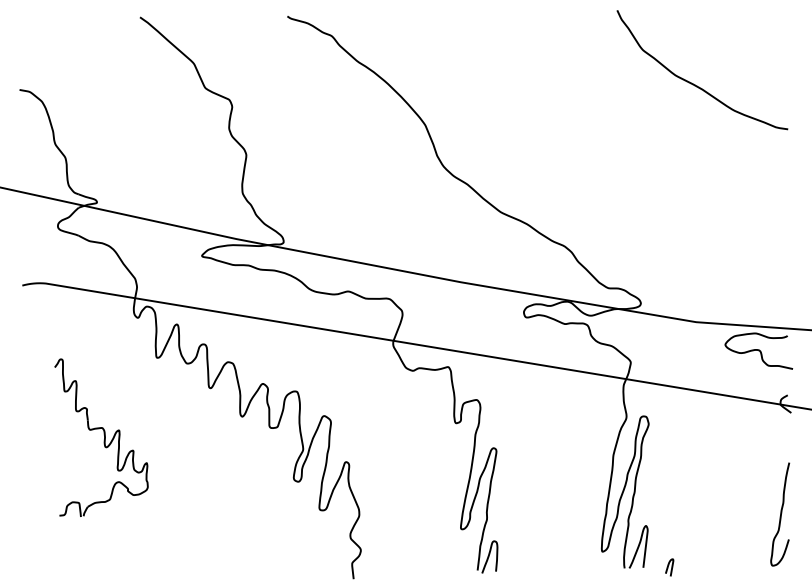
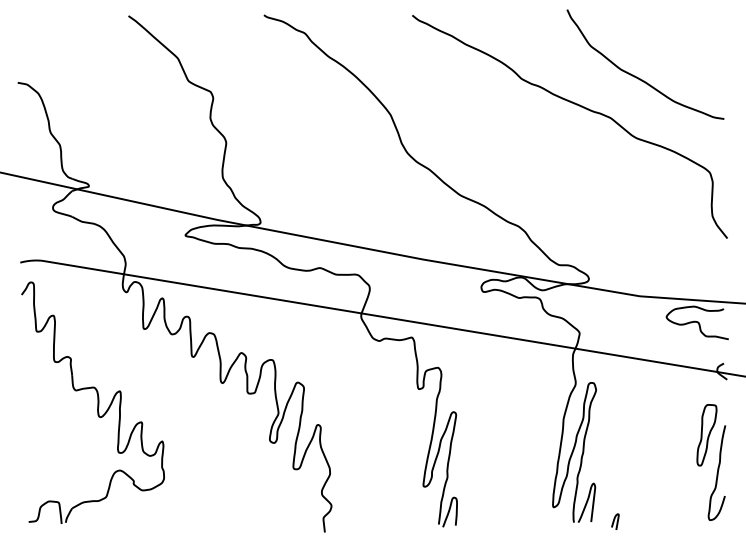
curve: (629, 115) -> (578, 106), added
part: (100, 437) -> (92, 402), size x1.67
part: (768, 473) -> (706, 435), added

